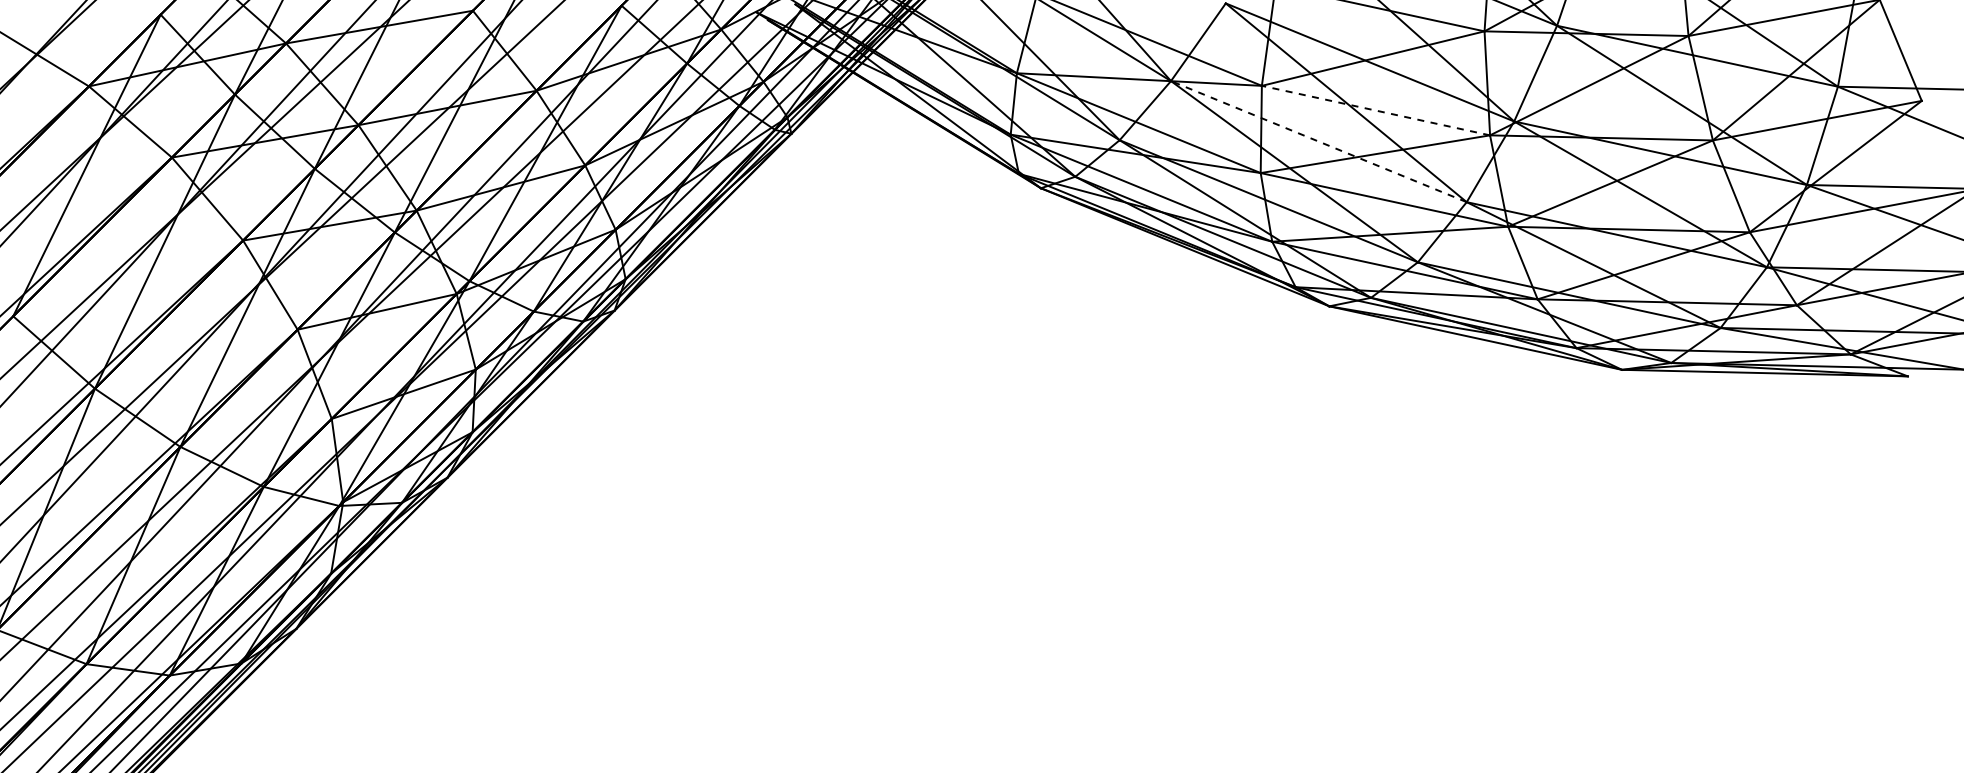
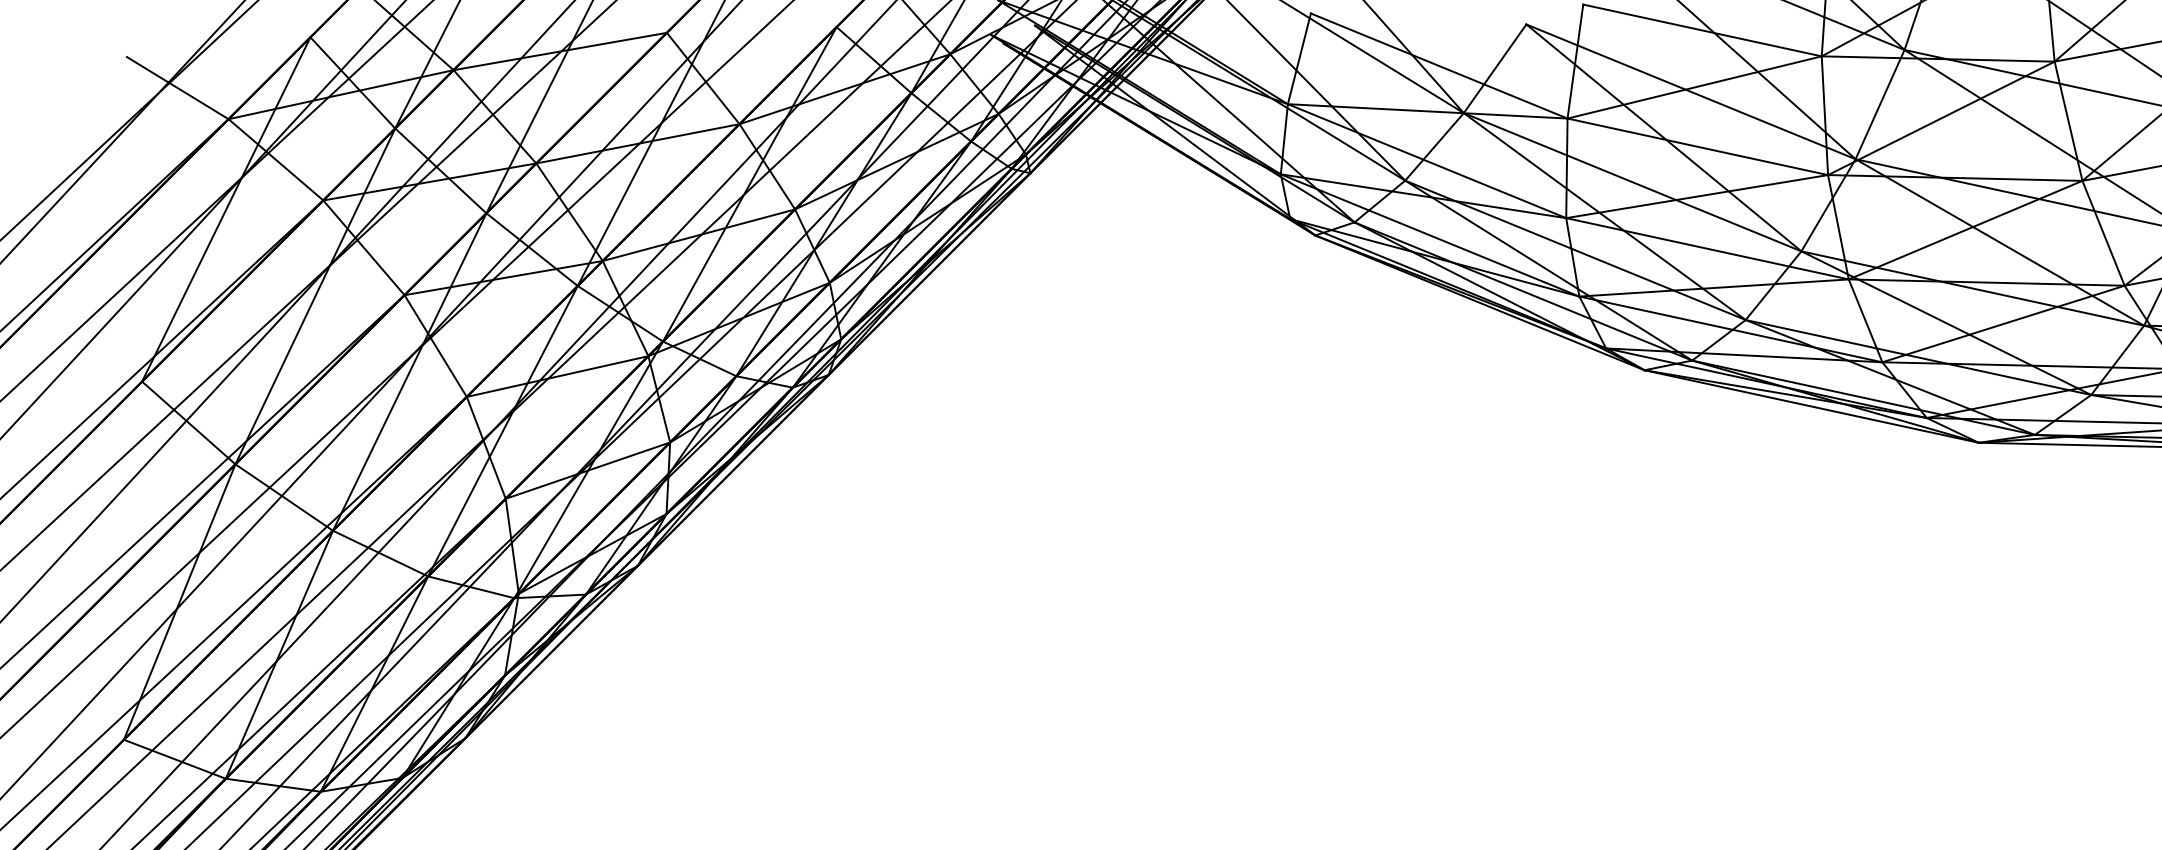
line: (1375, 110) -> (1697, 146), dashed -> solid
line: (1318, 141) -> (1632, 182), dashed -> solid

